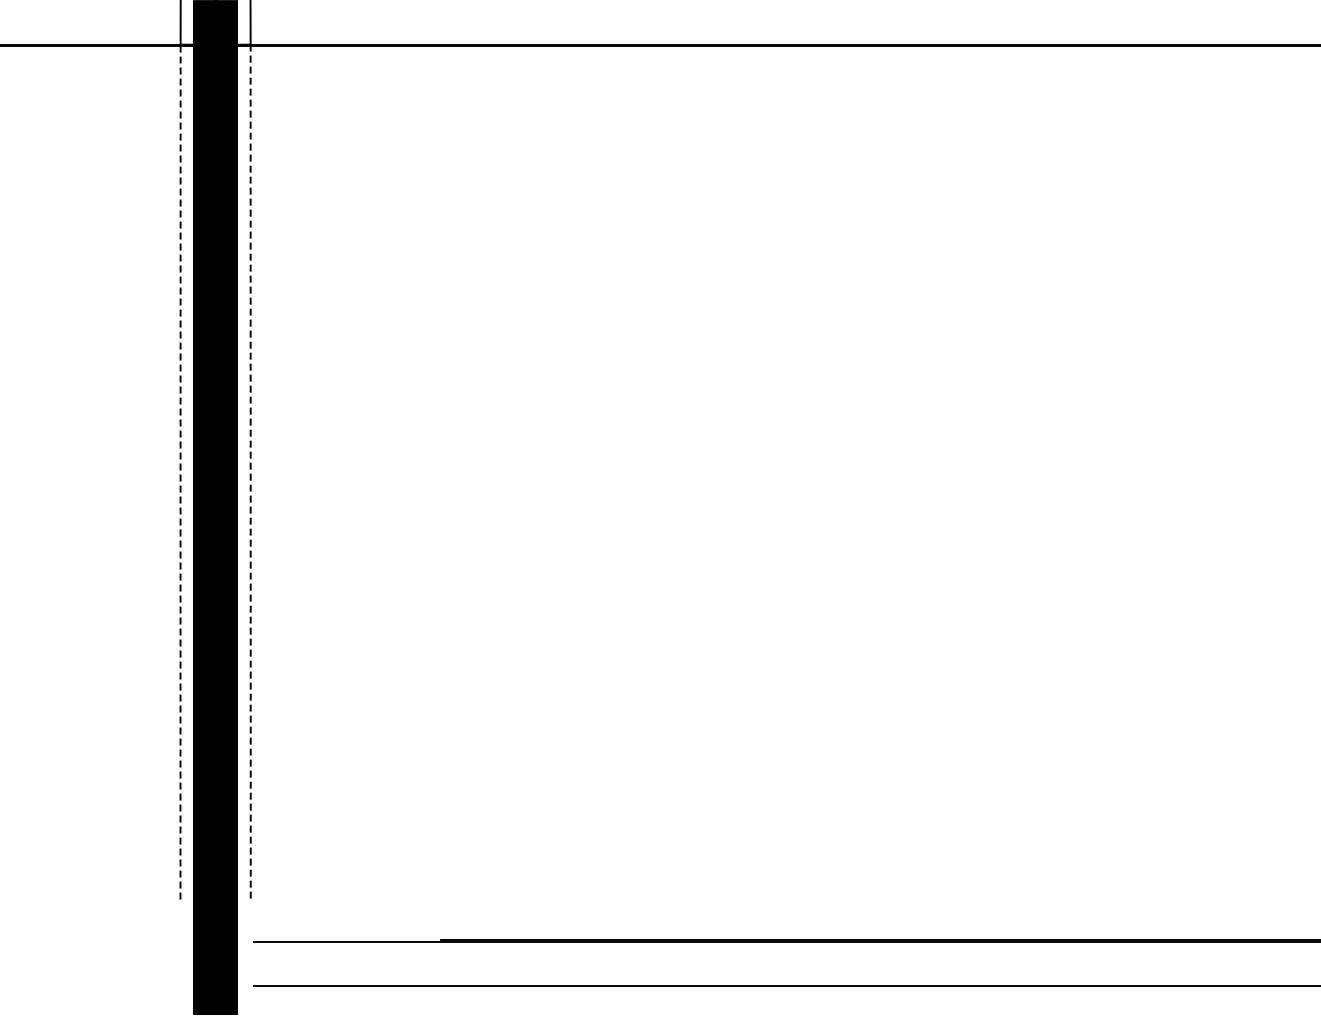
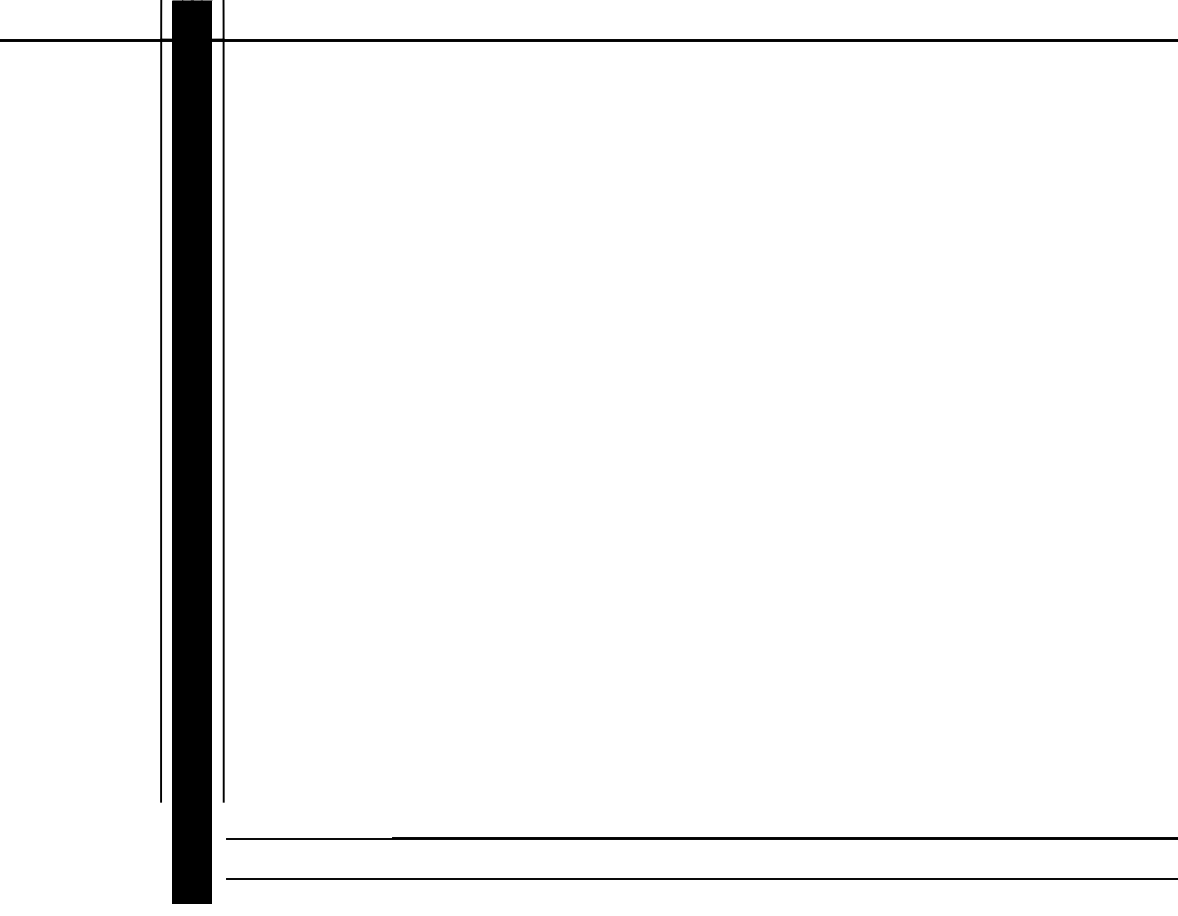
line: (180, 471) -> (161, 420), dashed -> solid
line: (250, 472) -> (223, 421), dashed -> solid

